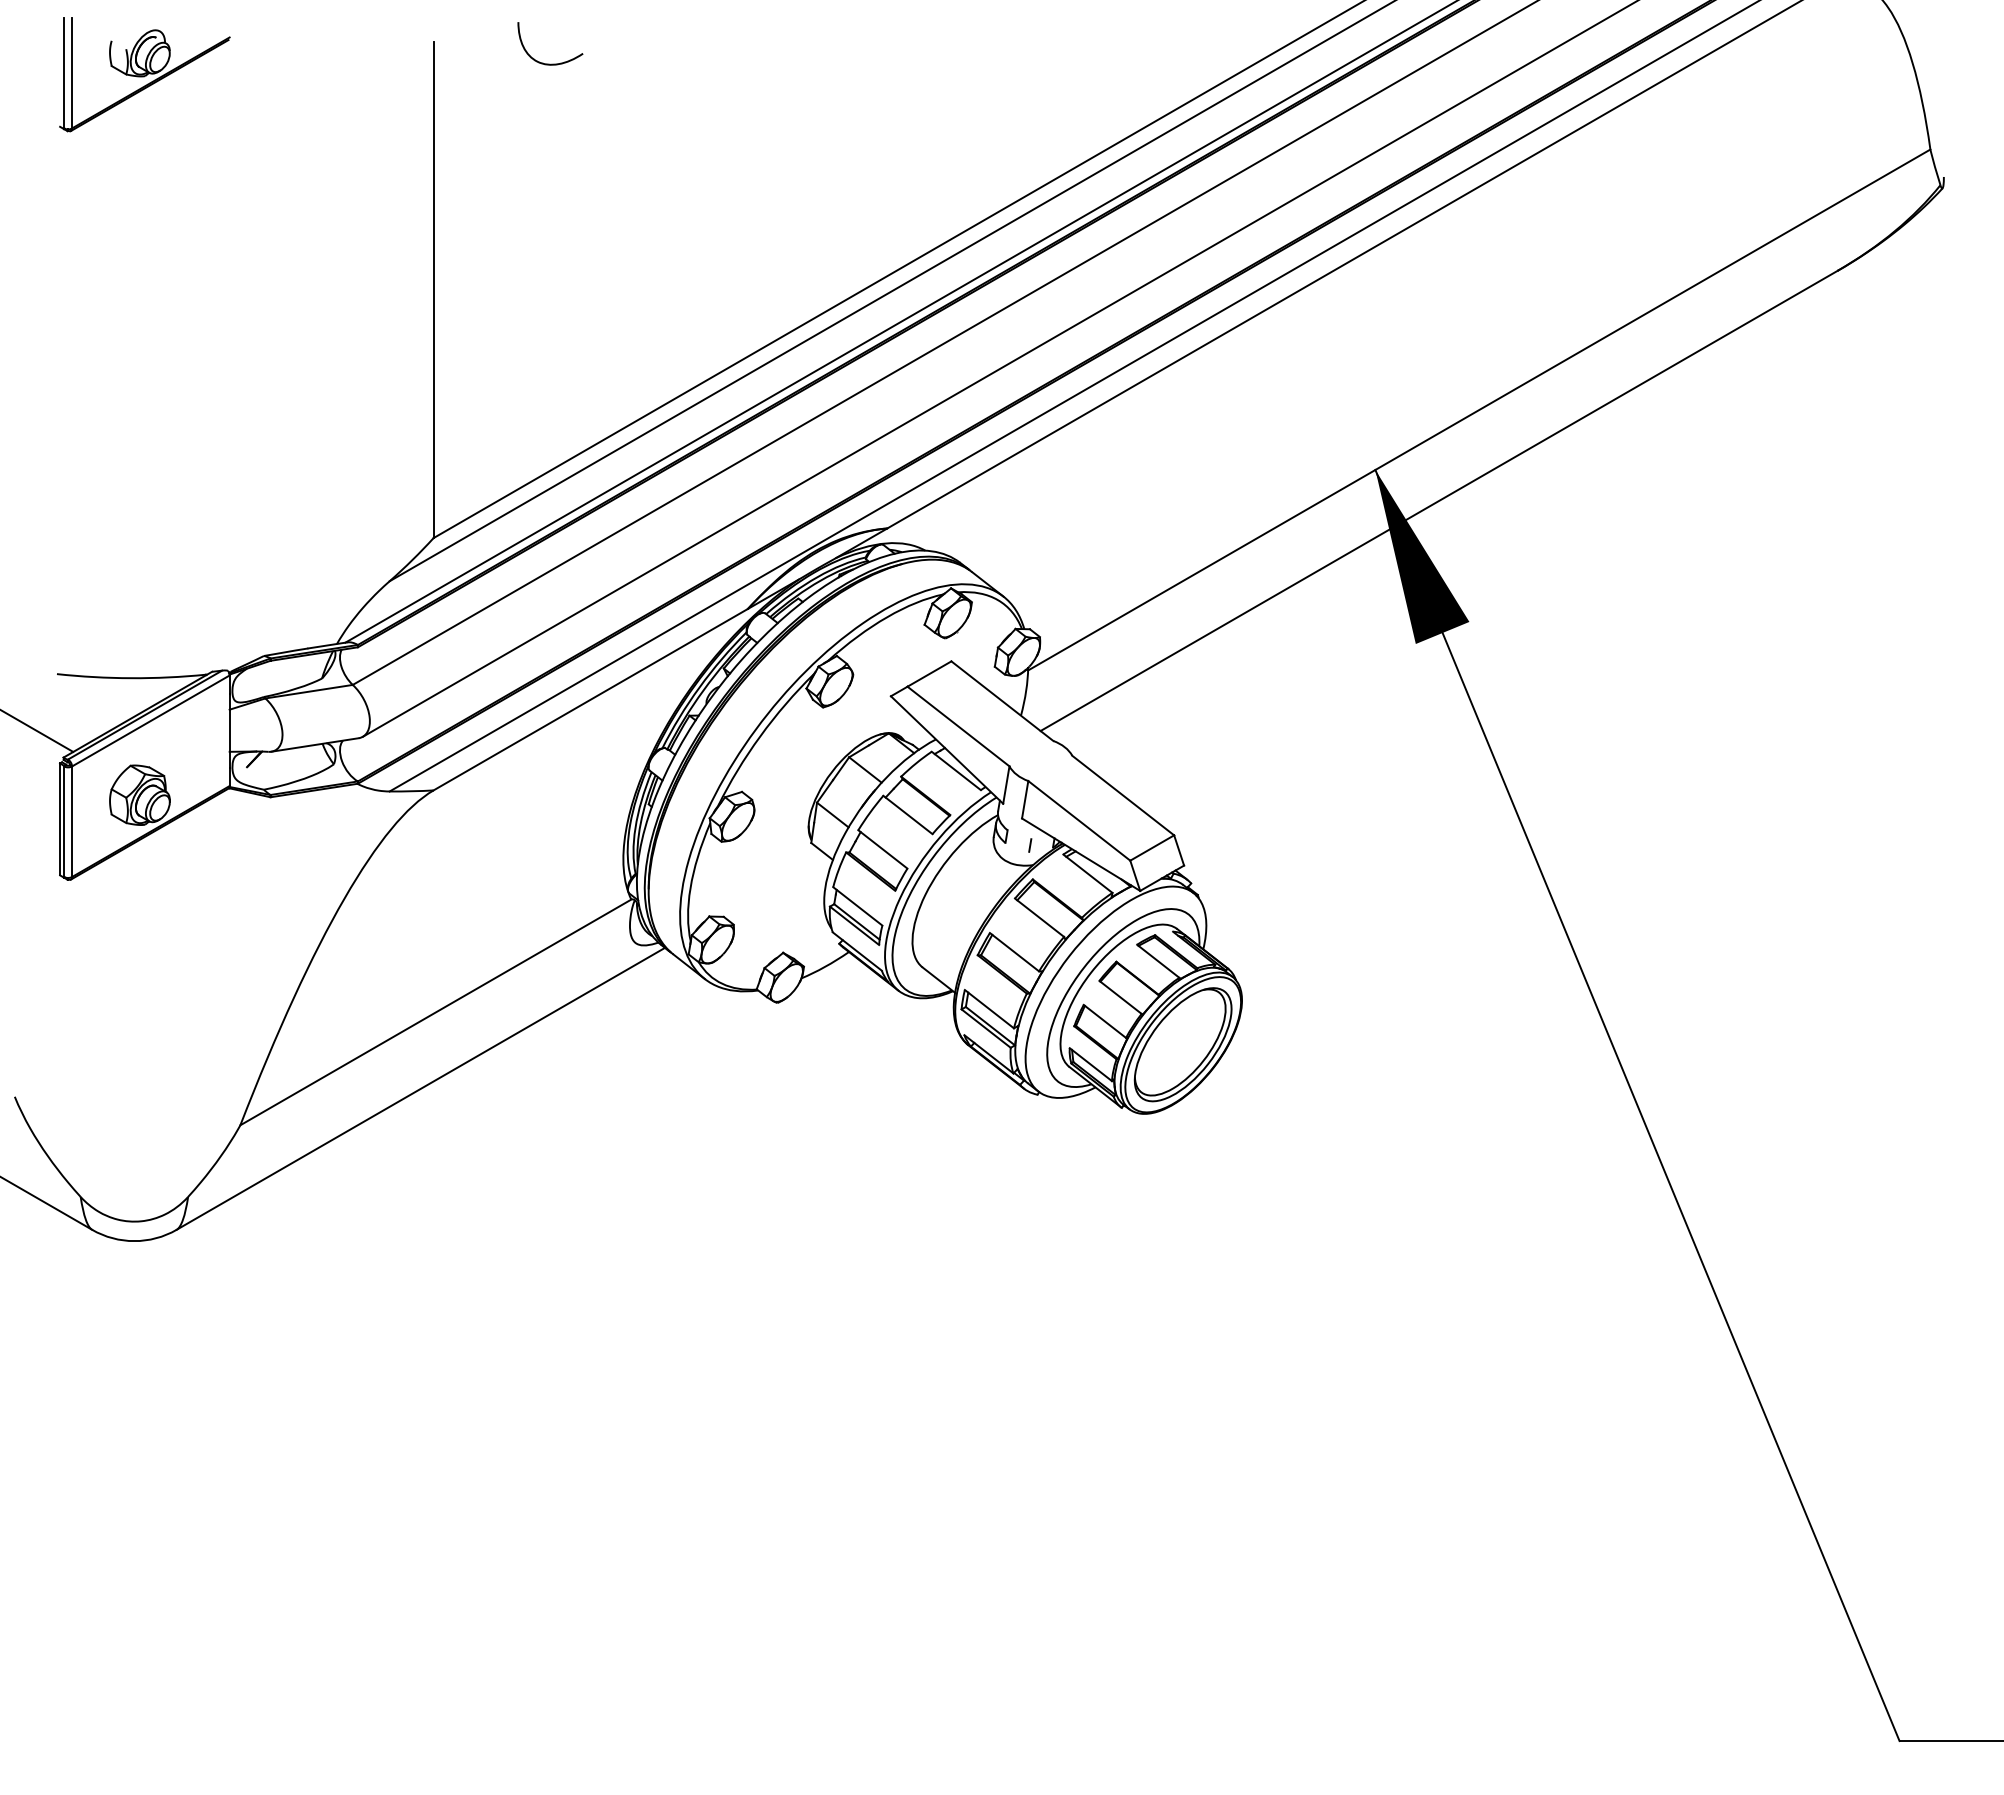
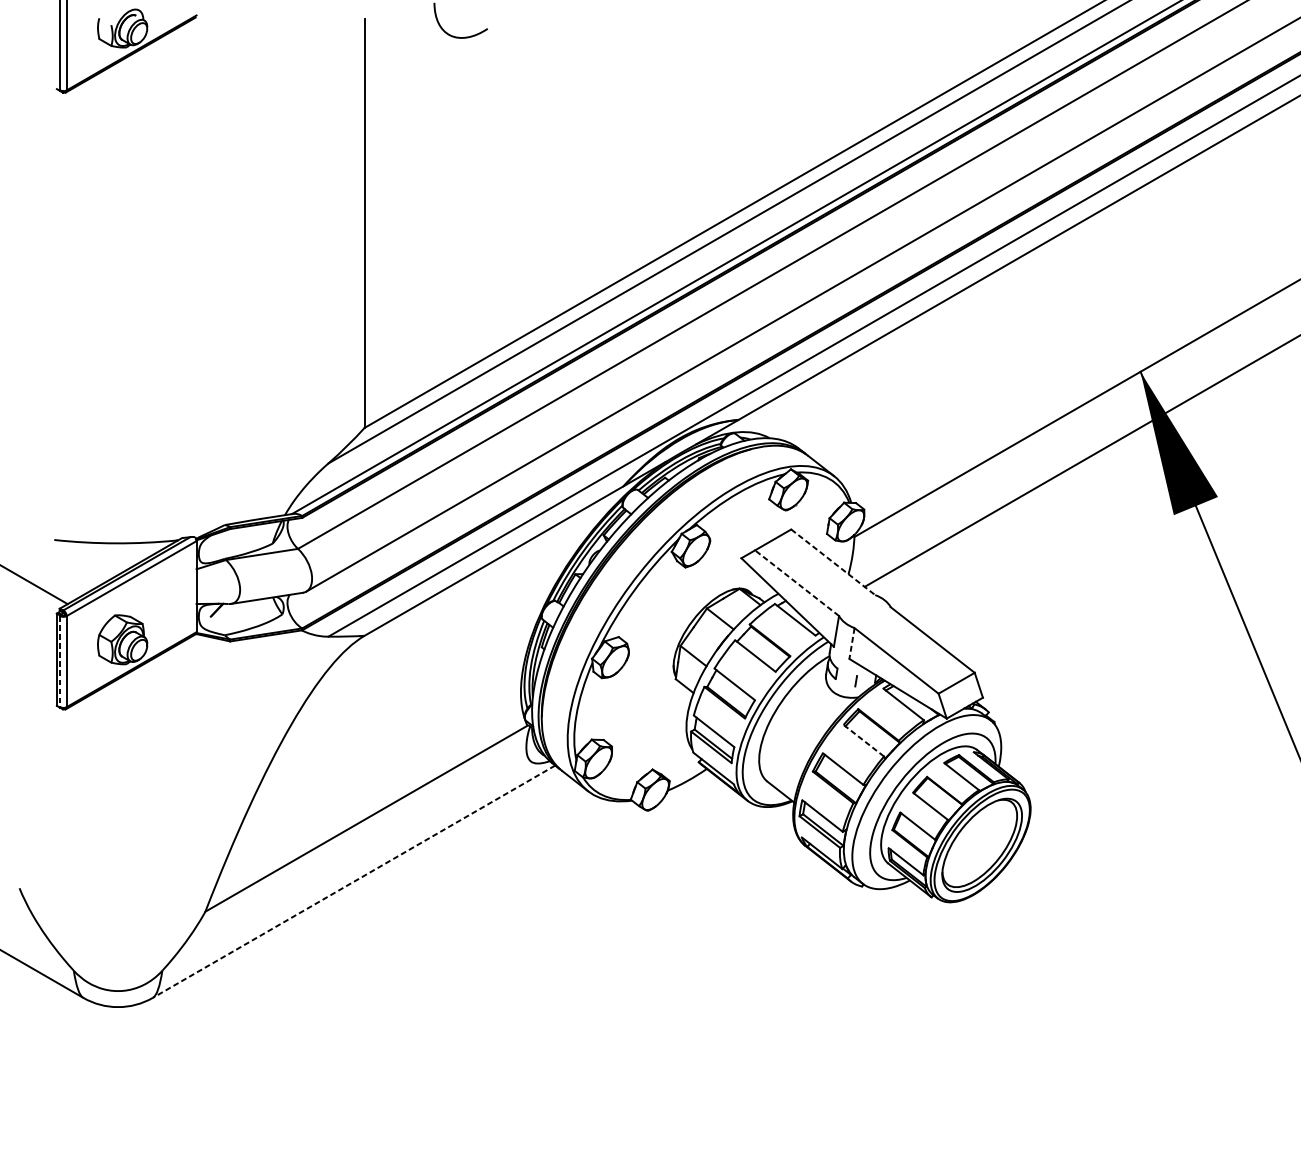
line: (1002, 701) -> (833, 562), solid -> dashed
line: (958, 726) -> (797, 583), solid -> dashed
line: (1025, 799) -> (852, 643), solid -> dashed
line: (64, 822) -> (60, 662), solid -> dashed
line: (1039, 917) -> (863, 740), solid -> dashed
line: (420, 1088) -> (353, 881), solid -> dashed

